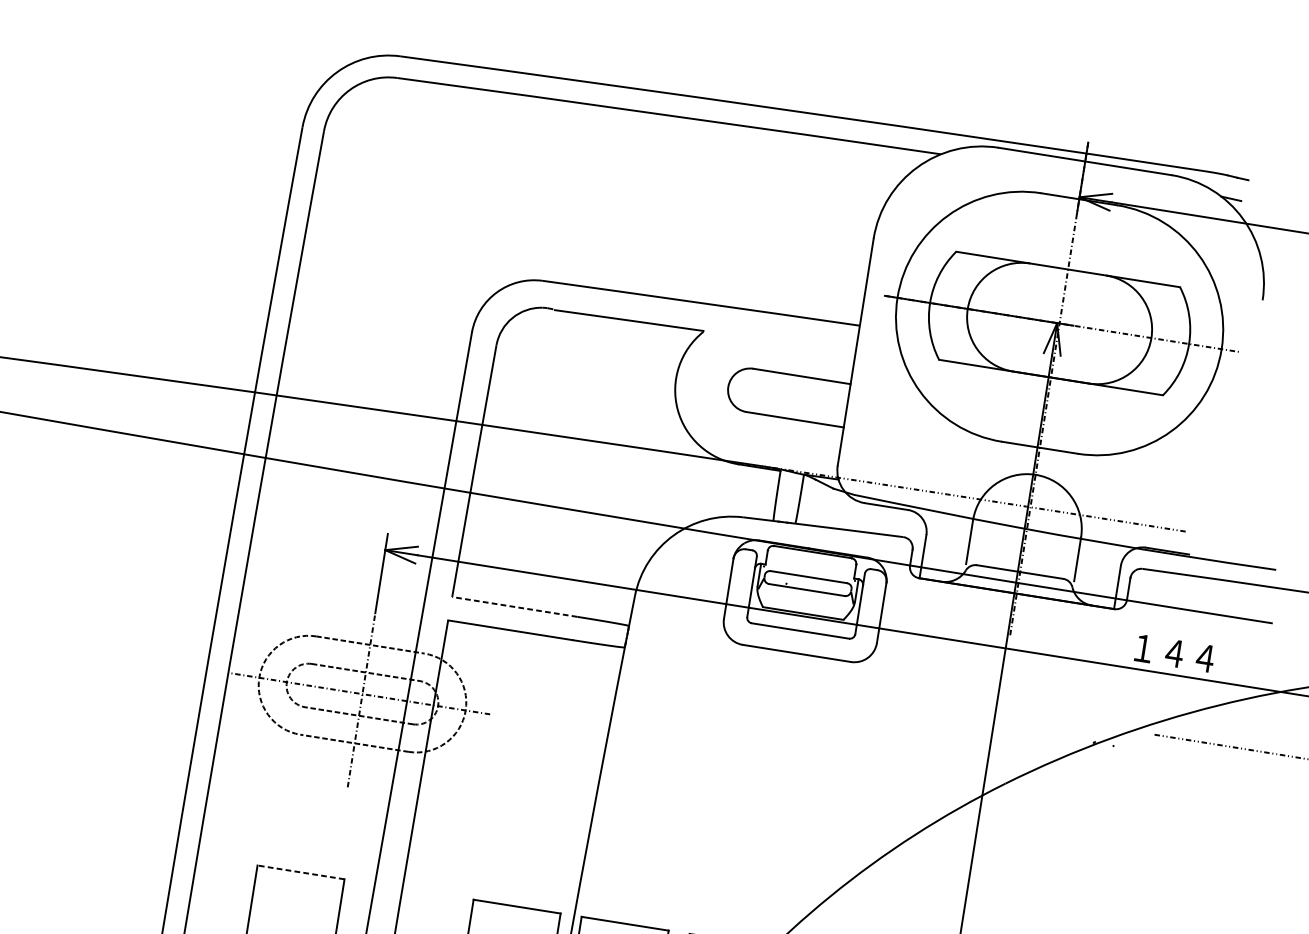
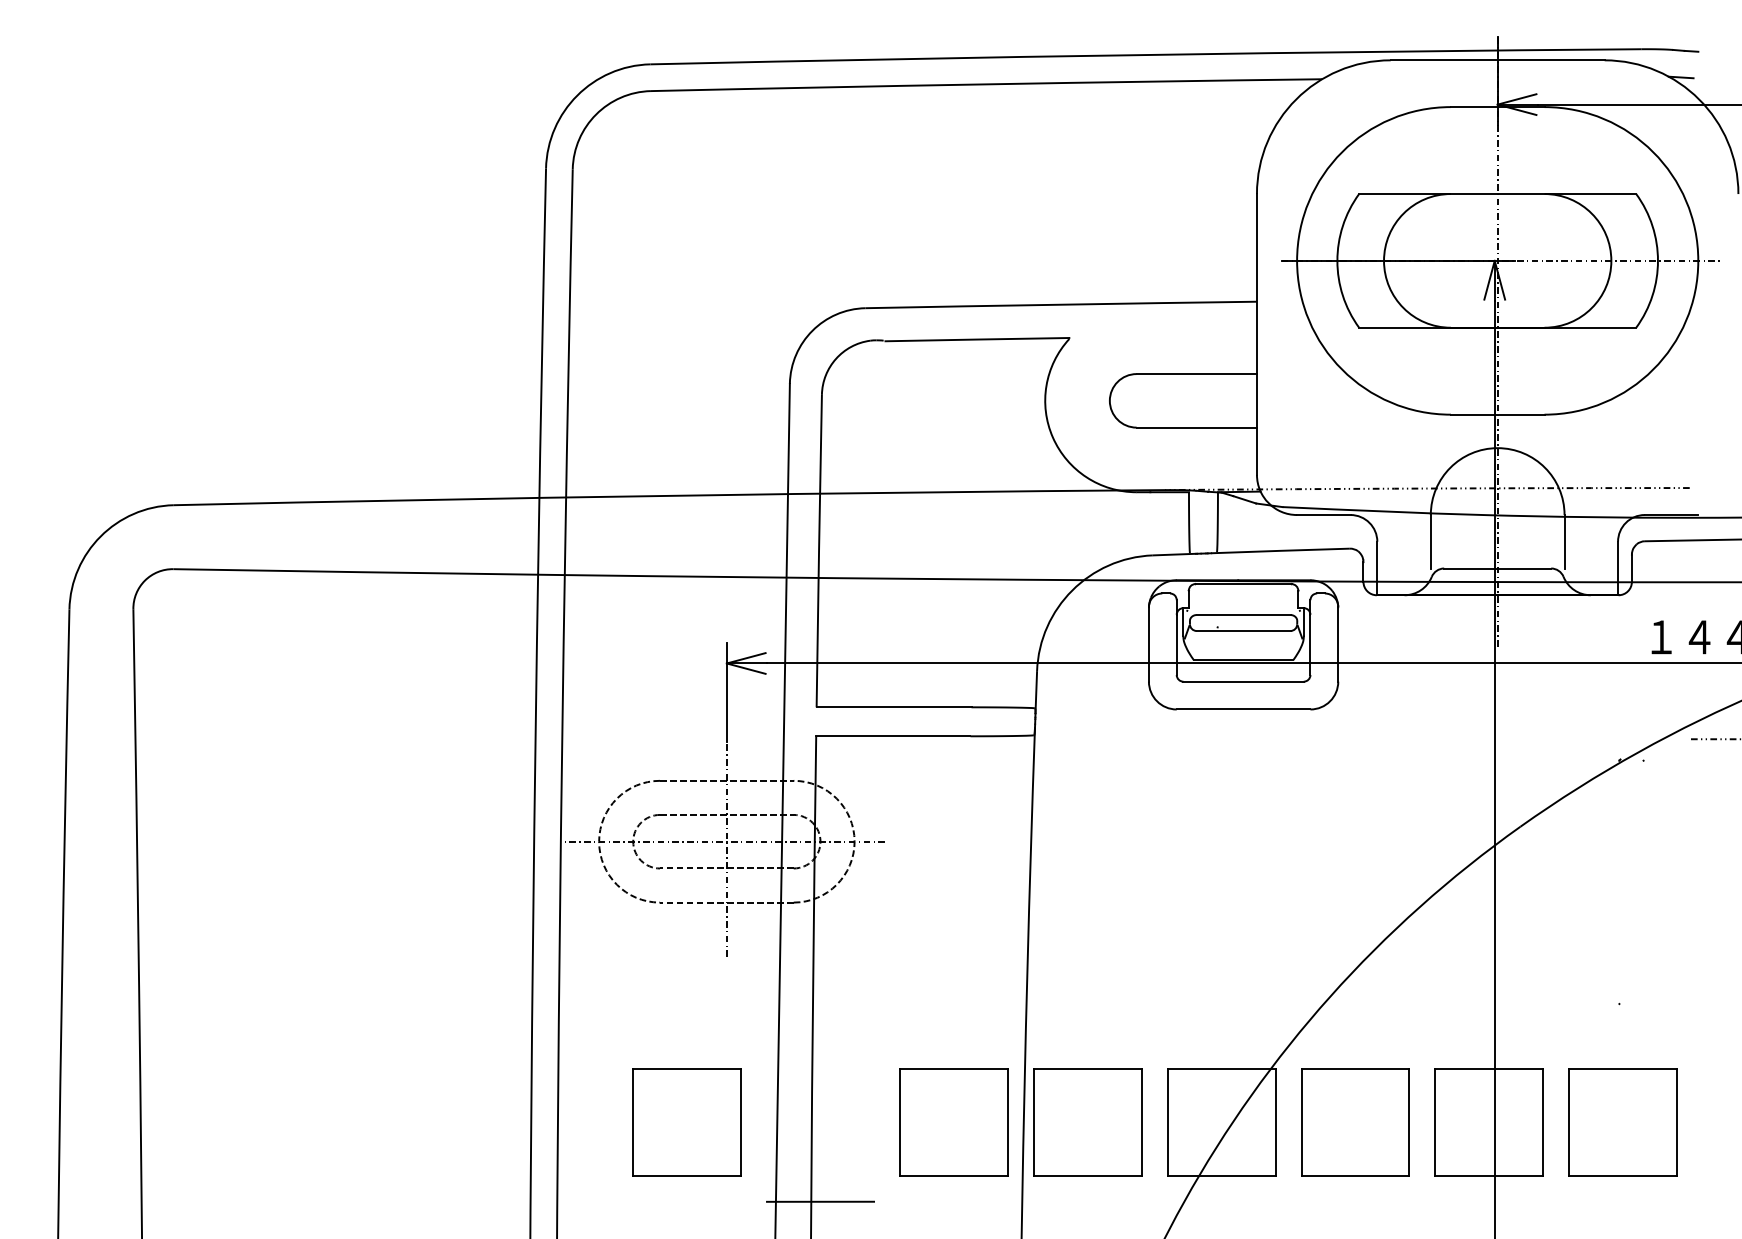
line: (514, 607) -> (893, 707), dashed -> solid
line: (300, 872) -> (686, 1068), dashed -> solid

